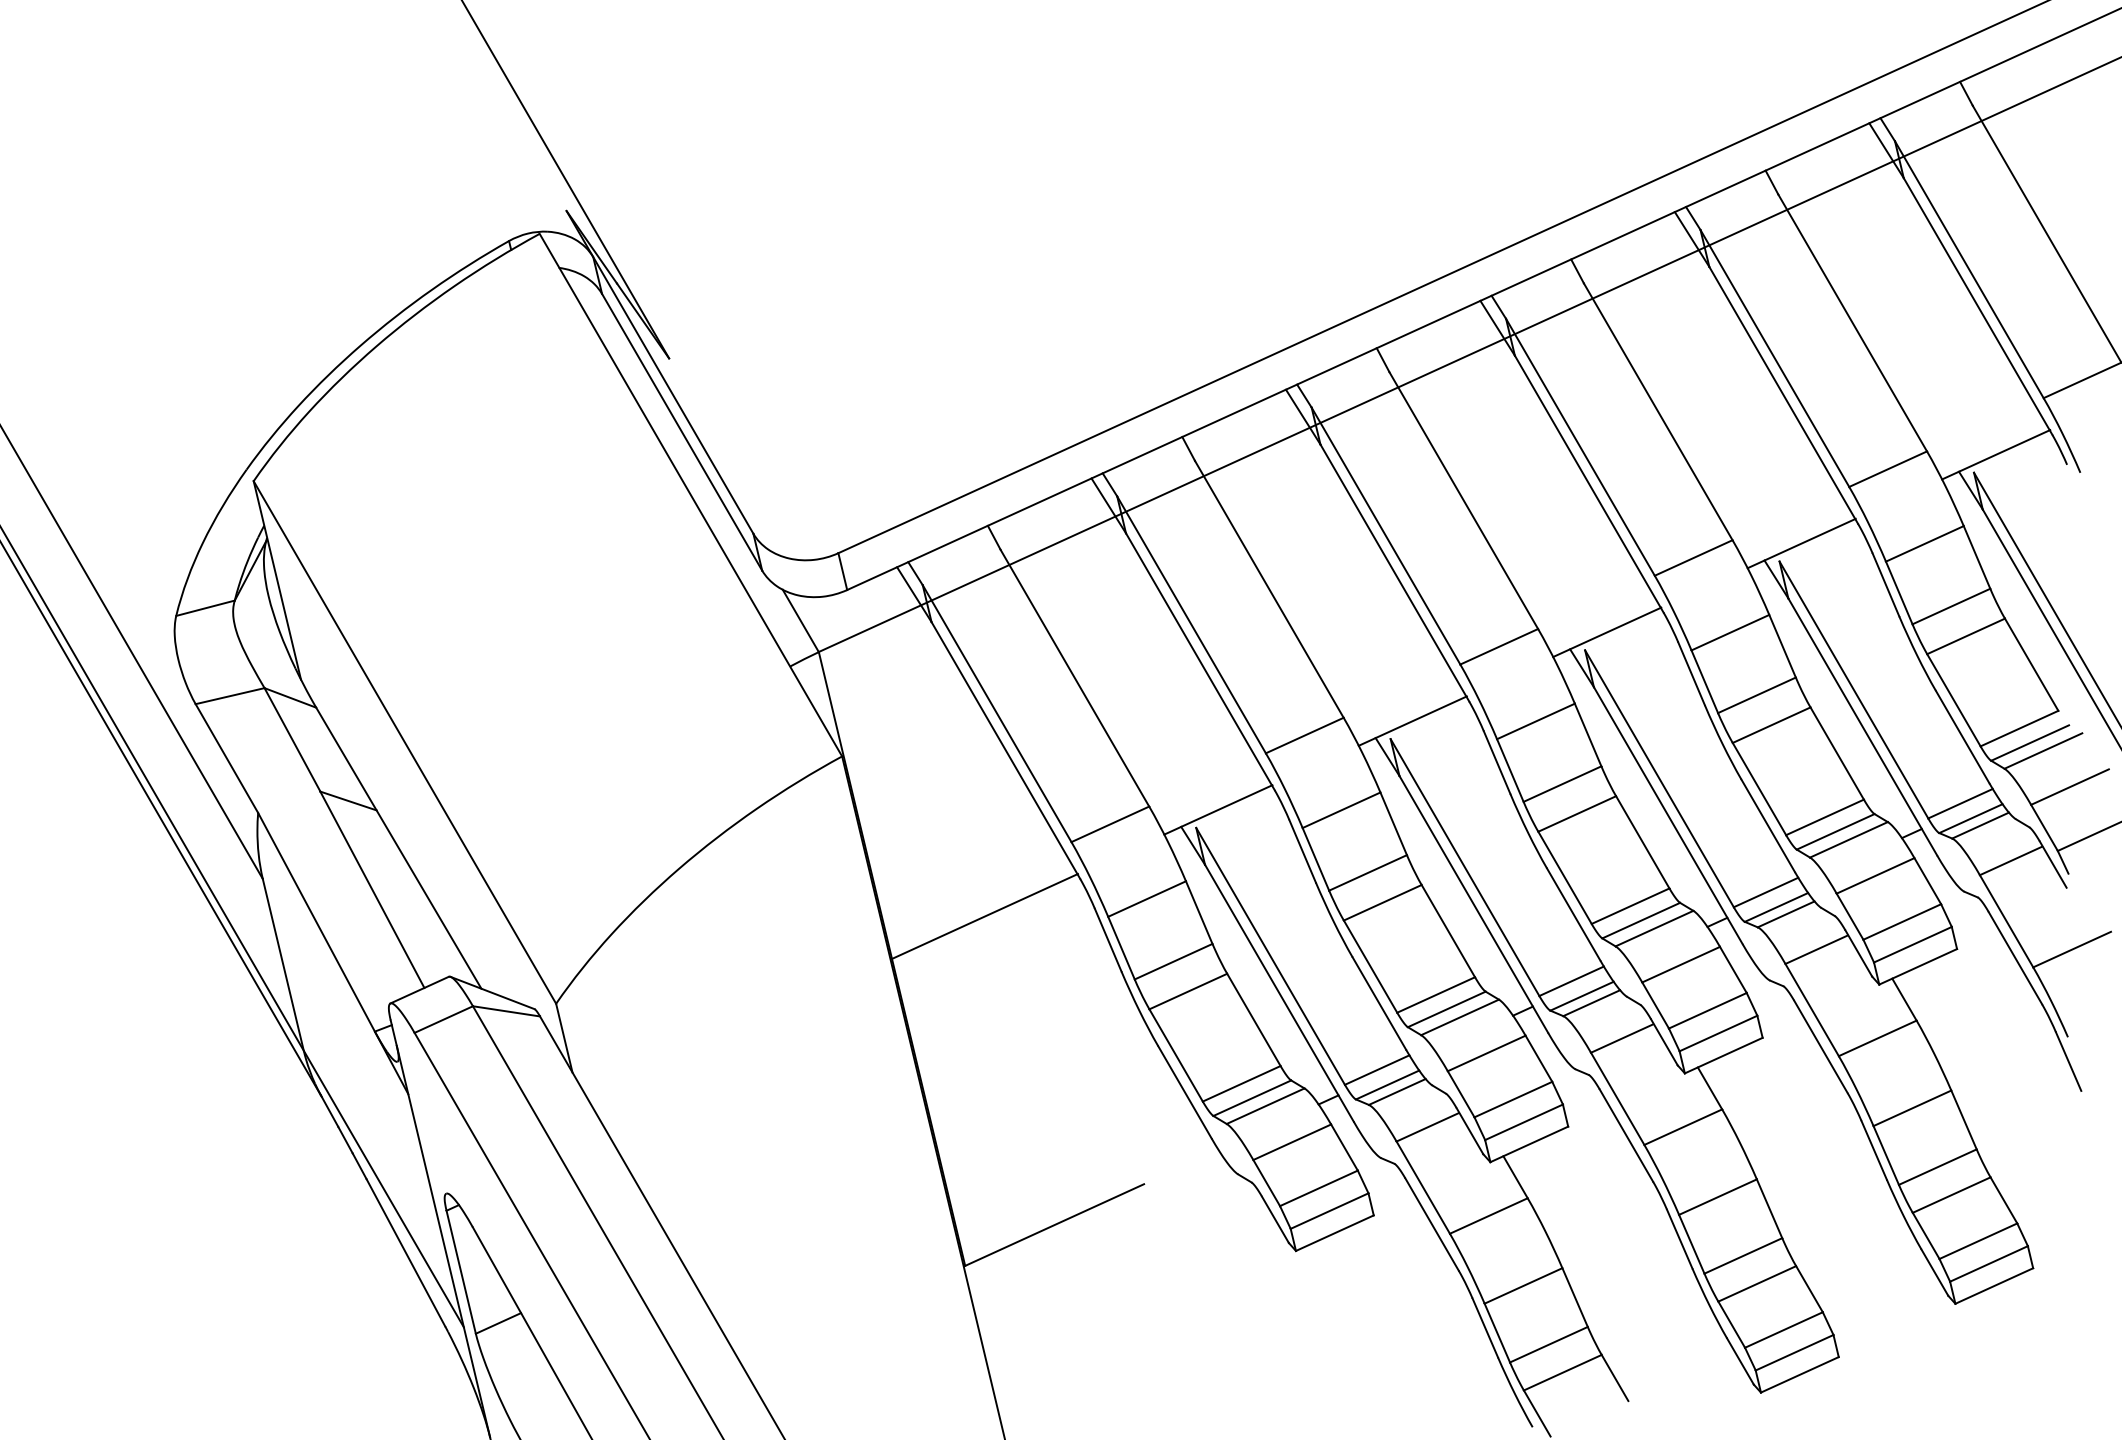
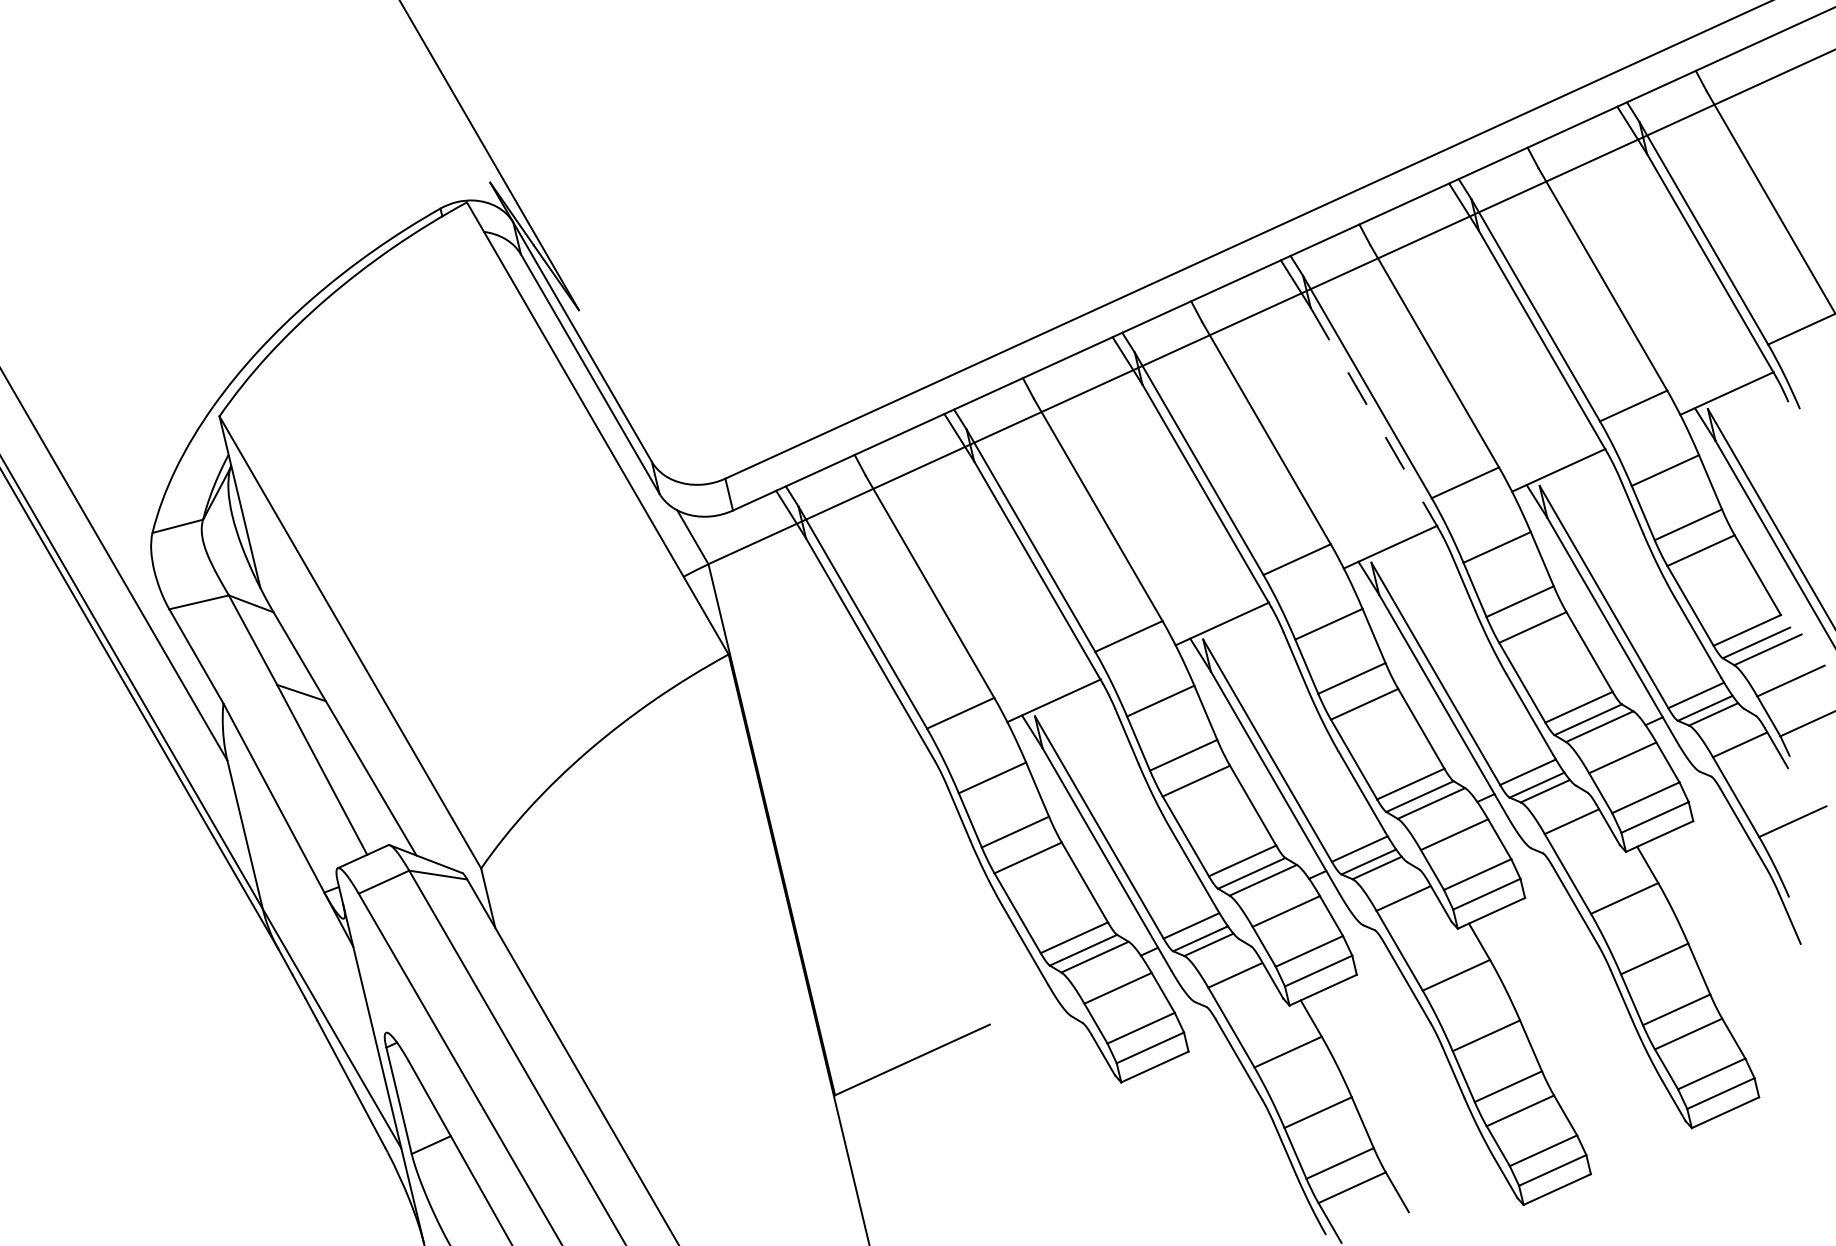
line: (1589, 484) -> (1375, 419), solid -> dashed
line: (984, 915) -> (851, 792), removed

